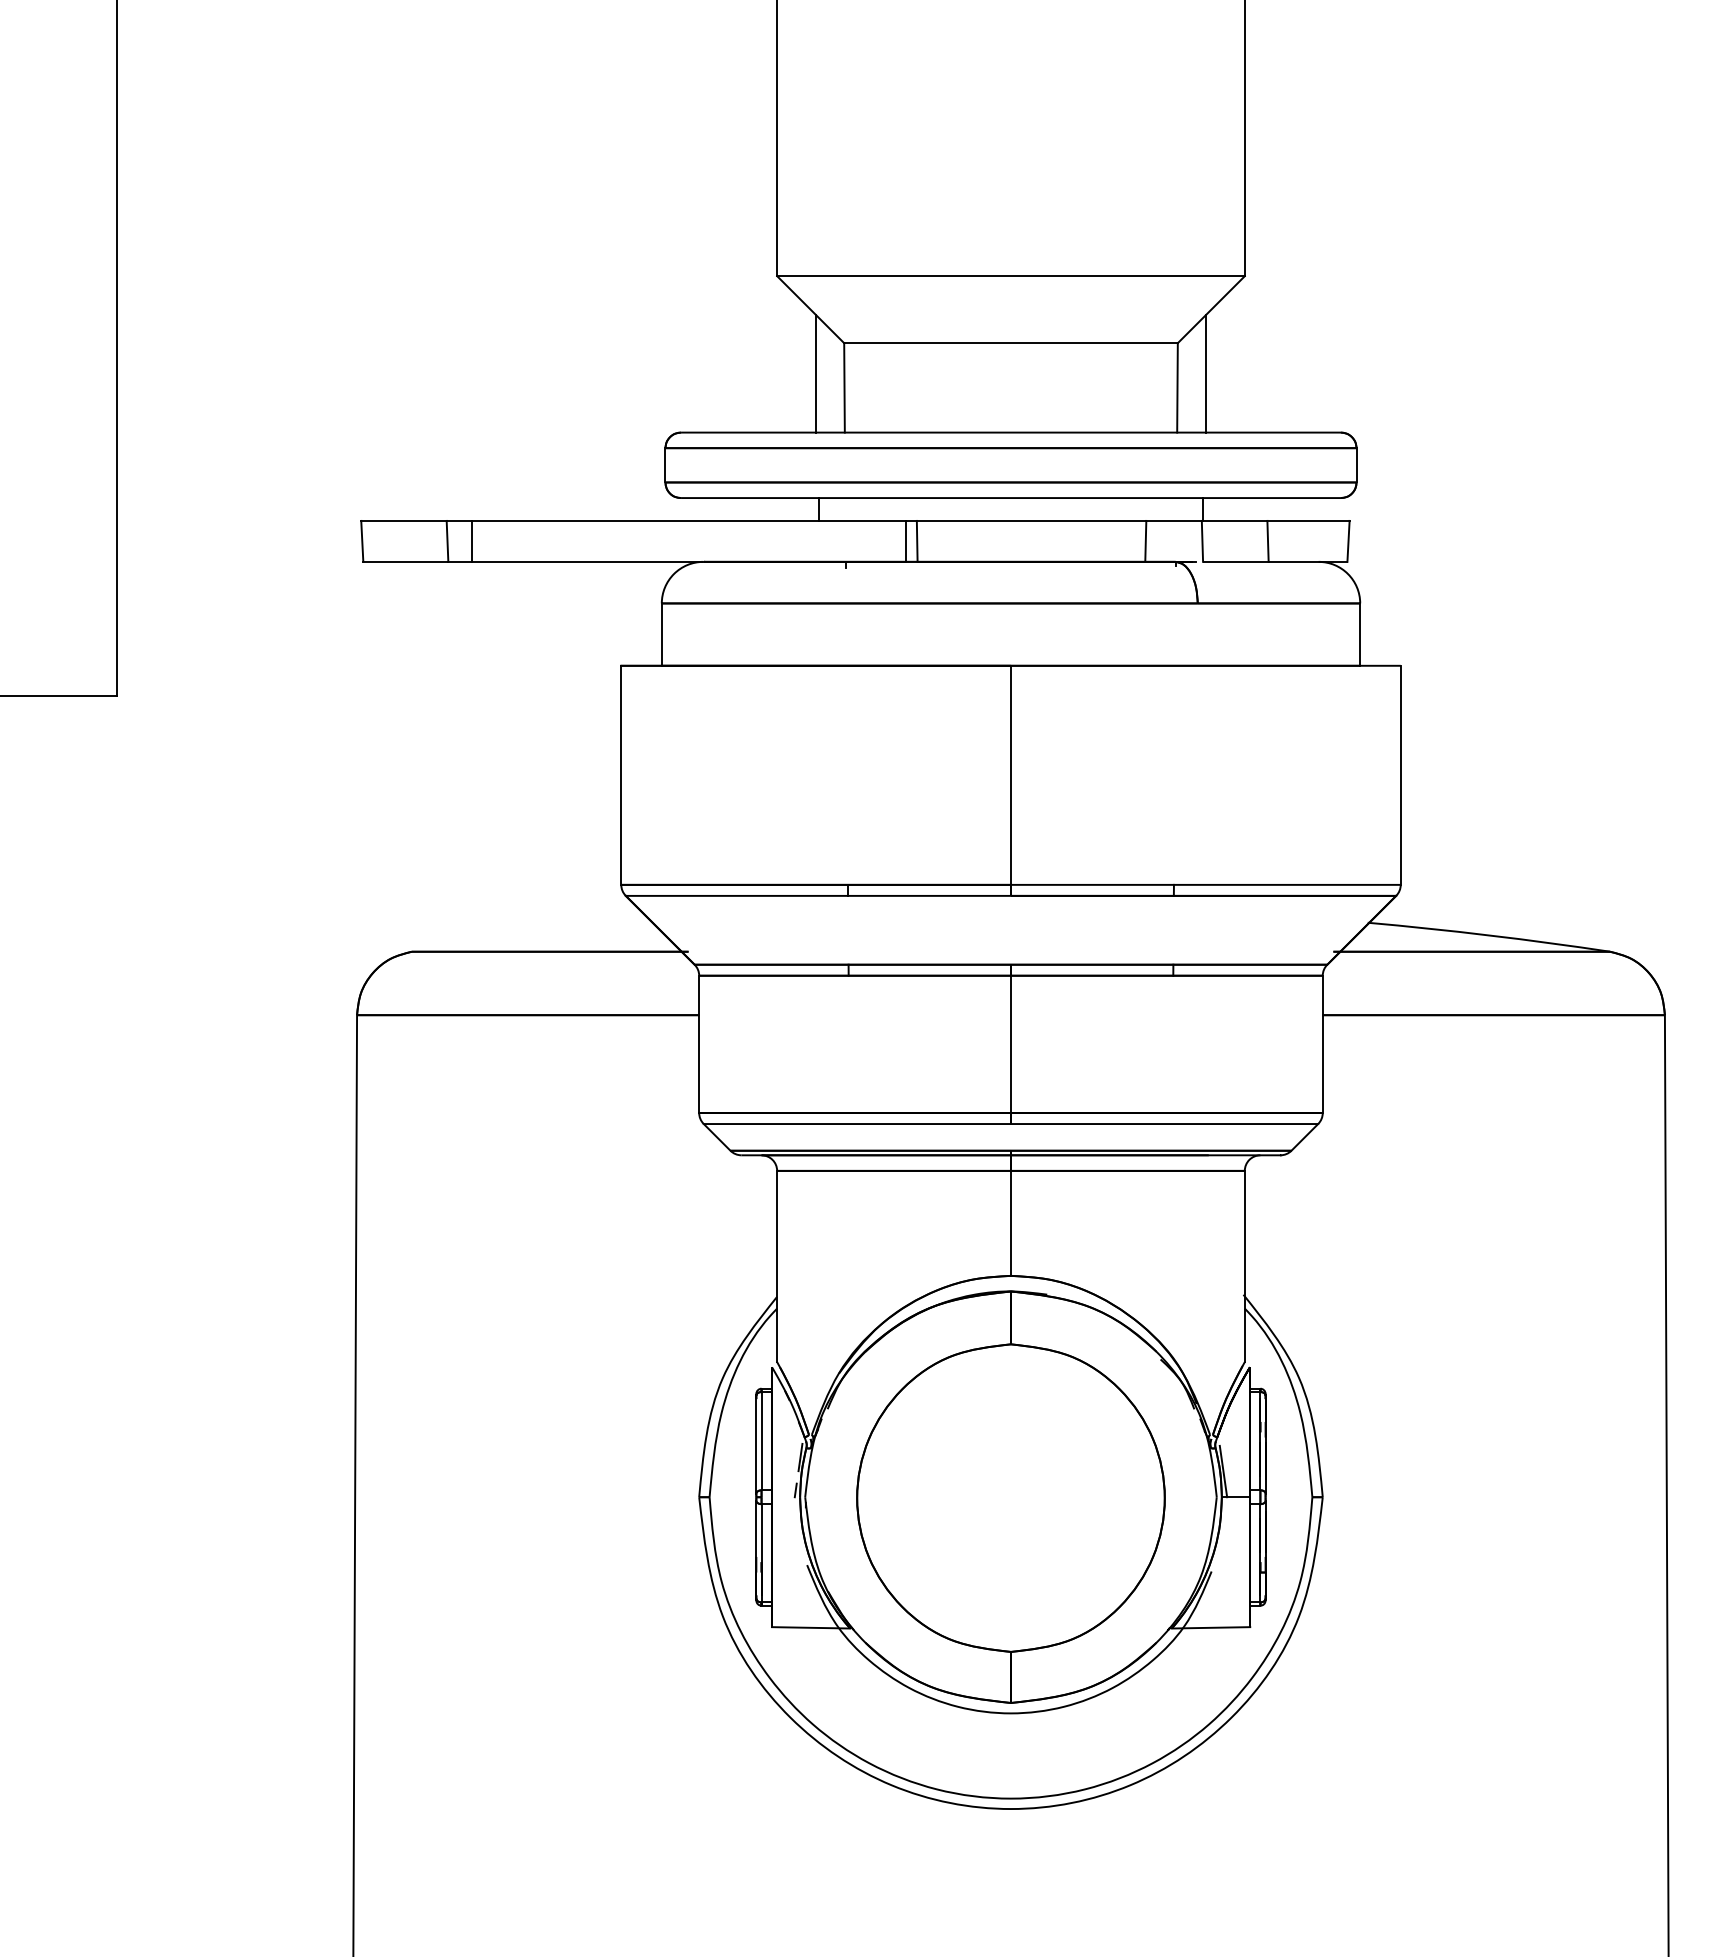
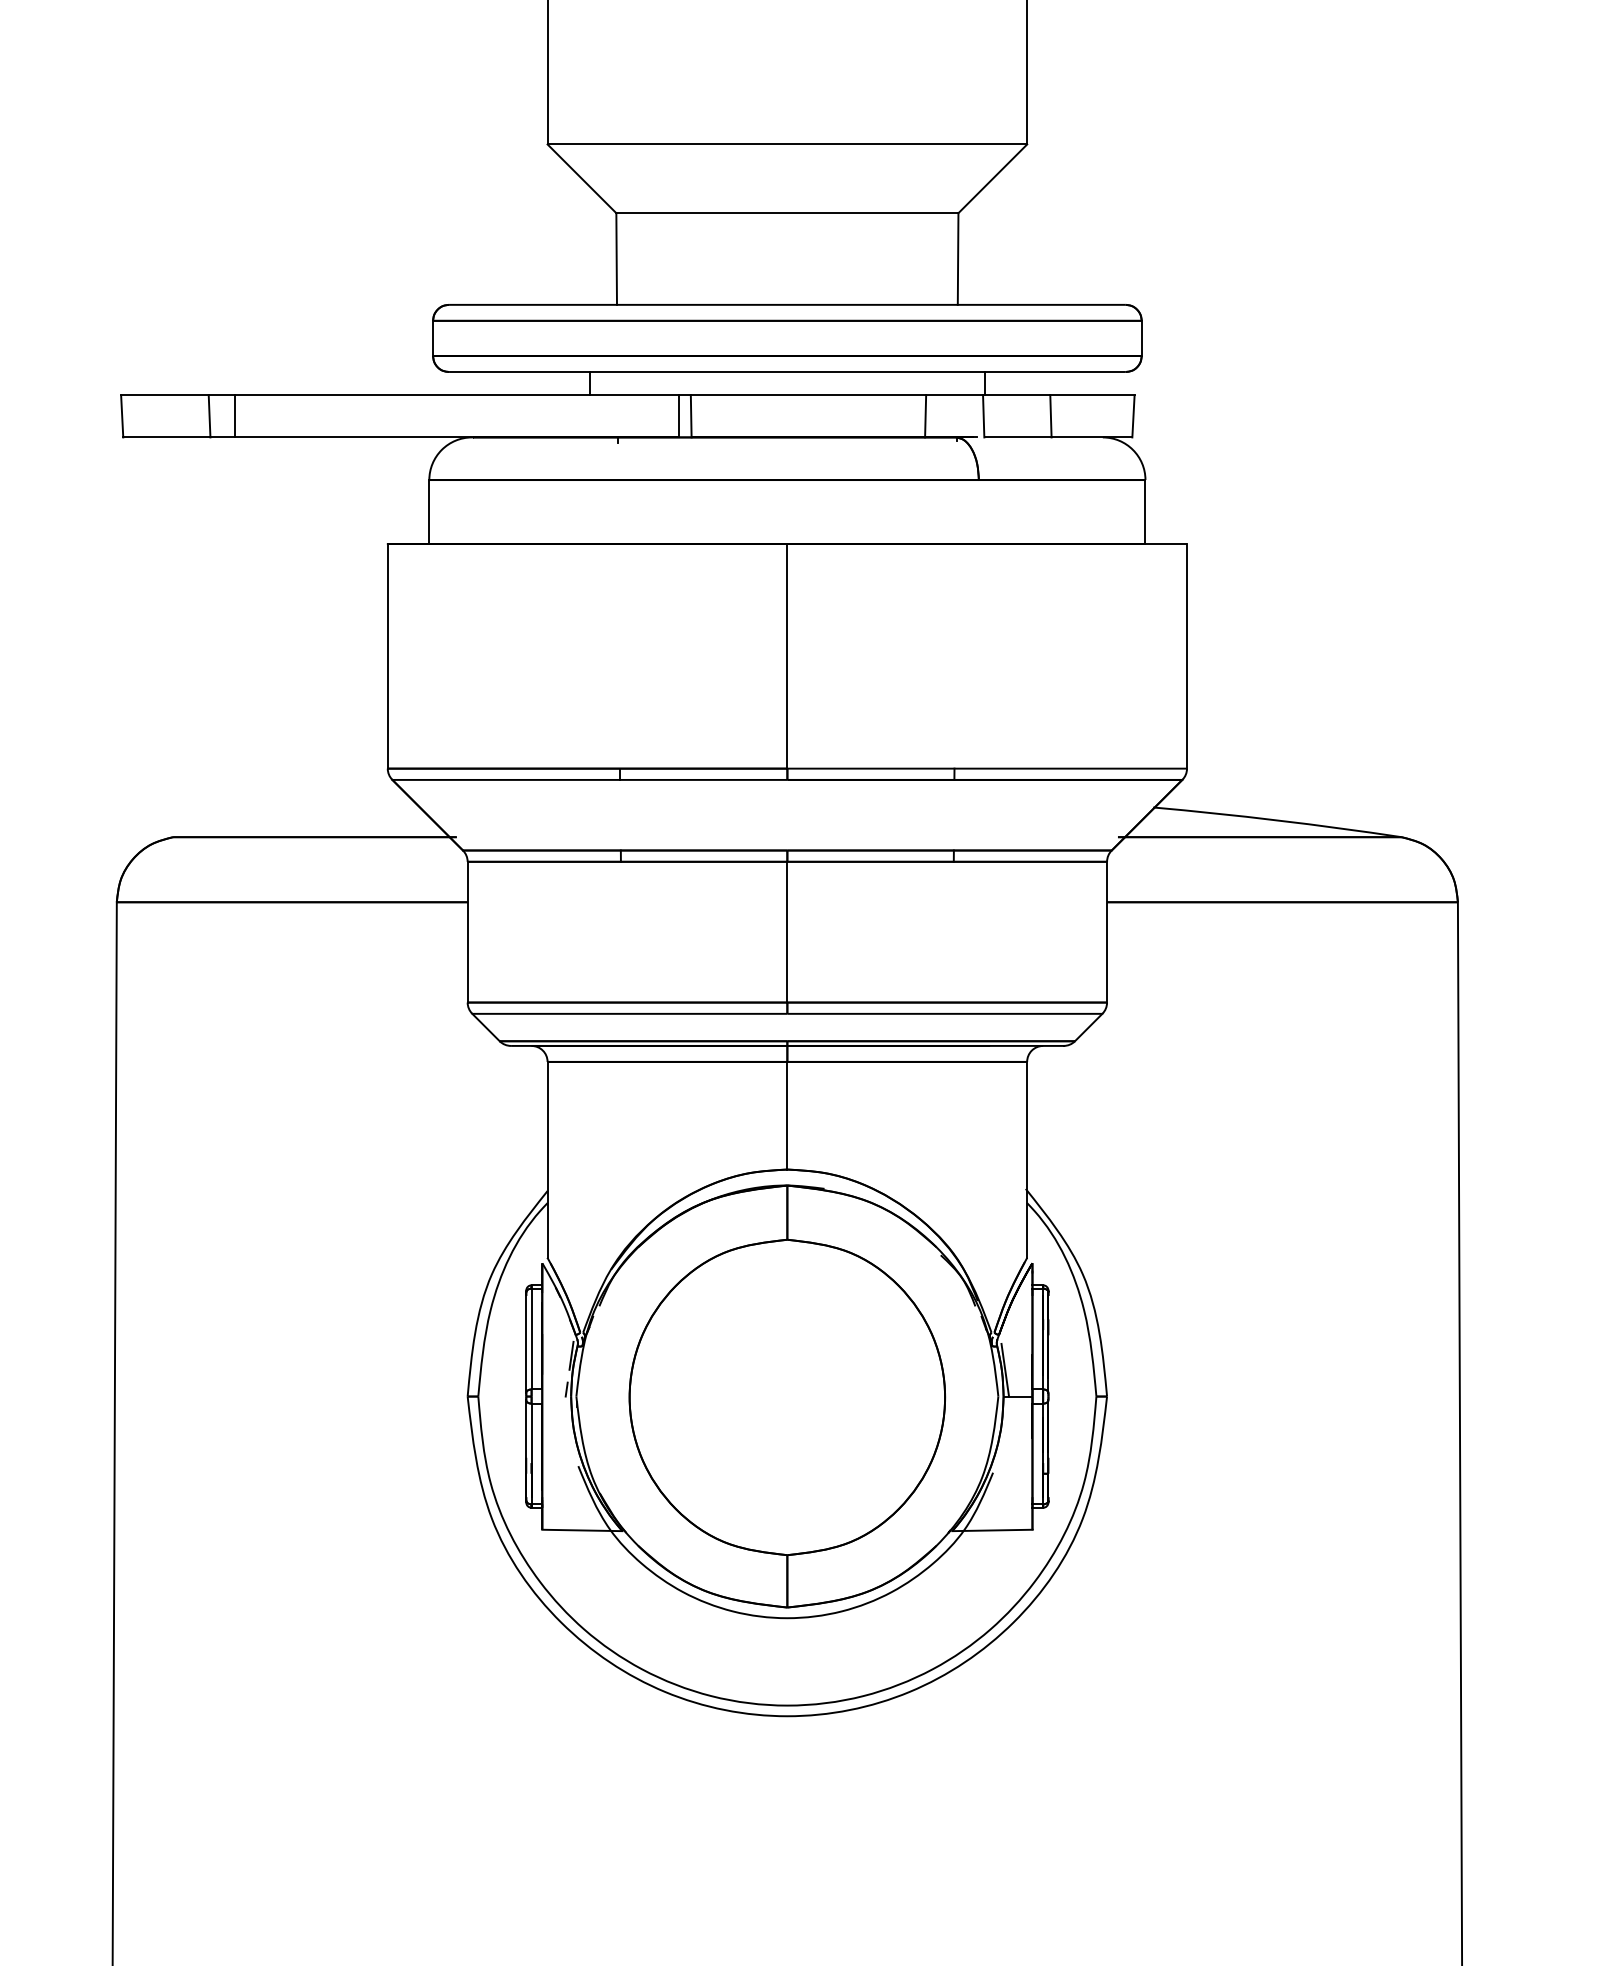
line: (816, 373) -> (587, 244), removed
line: (1205, 373) -> (986, 244), removed

